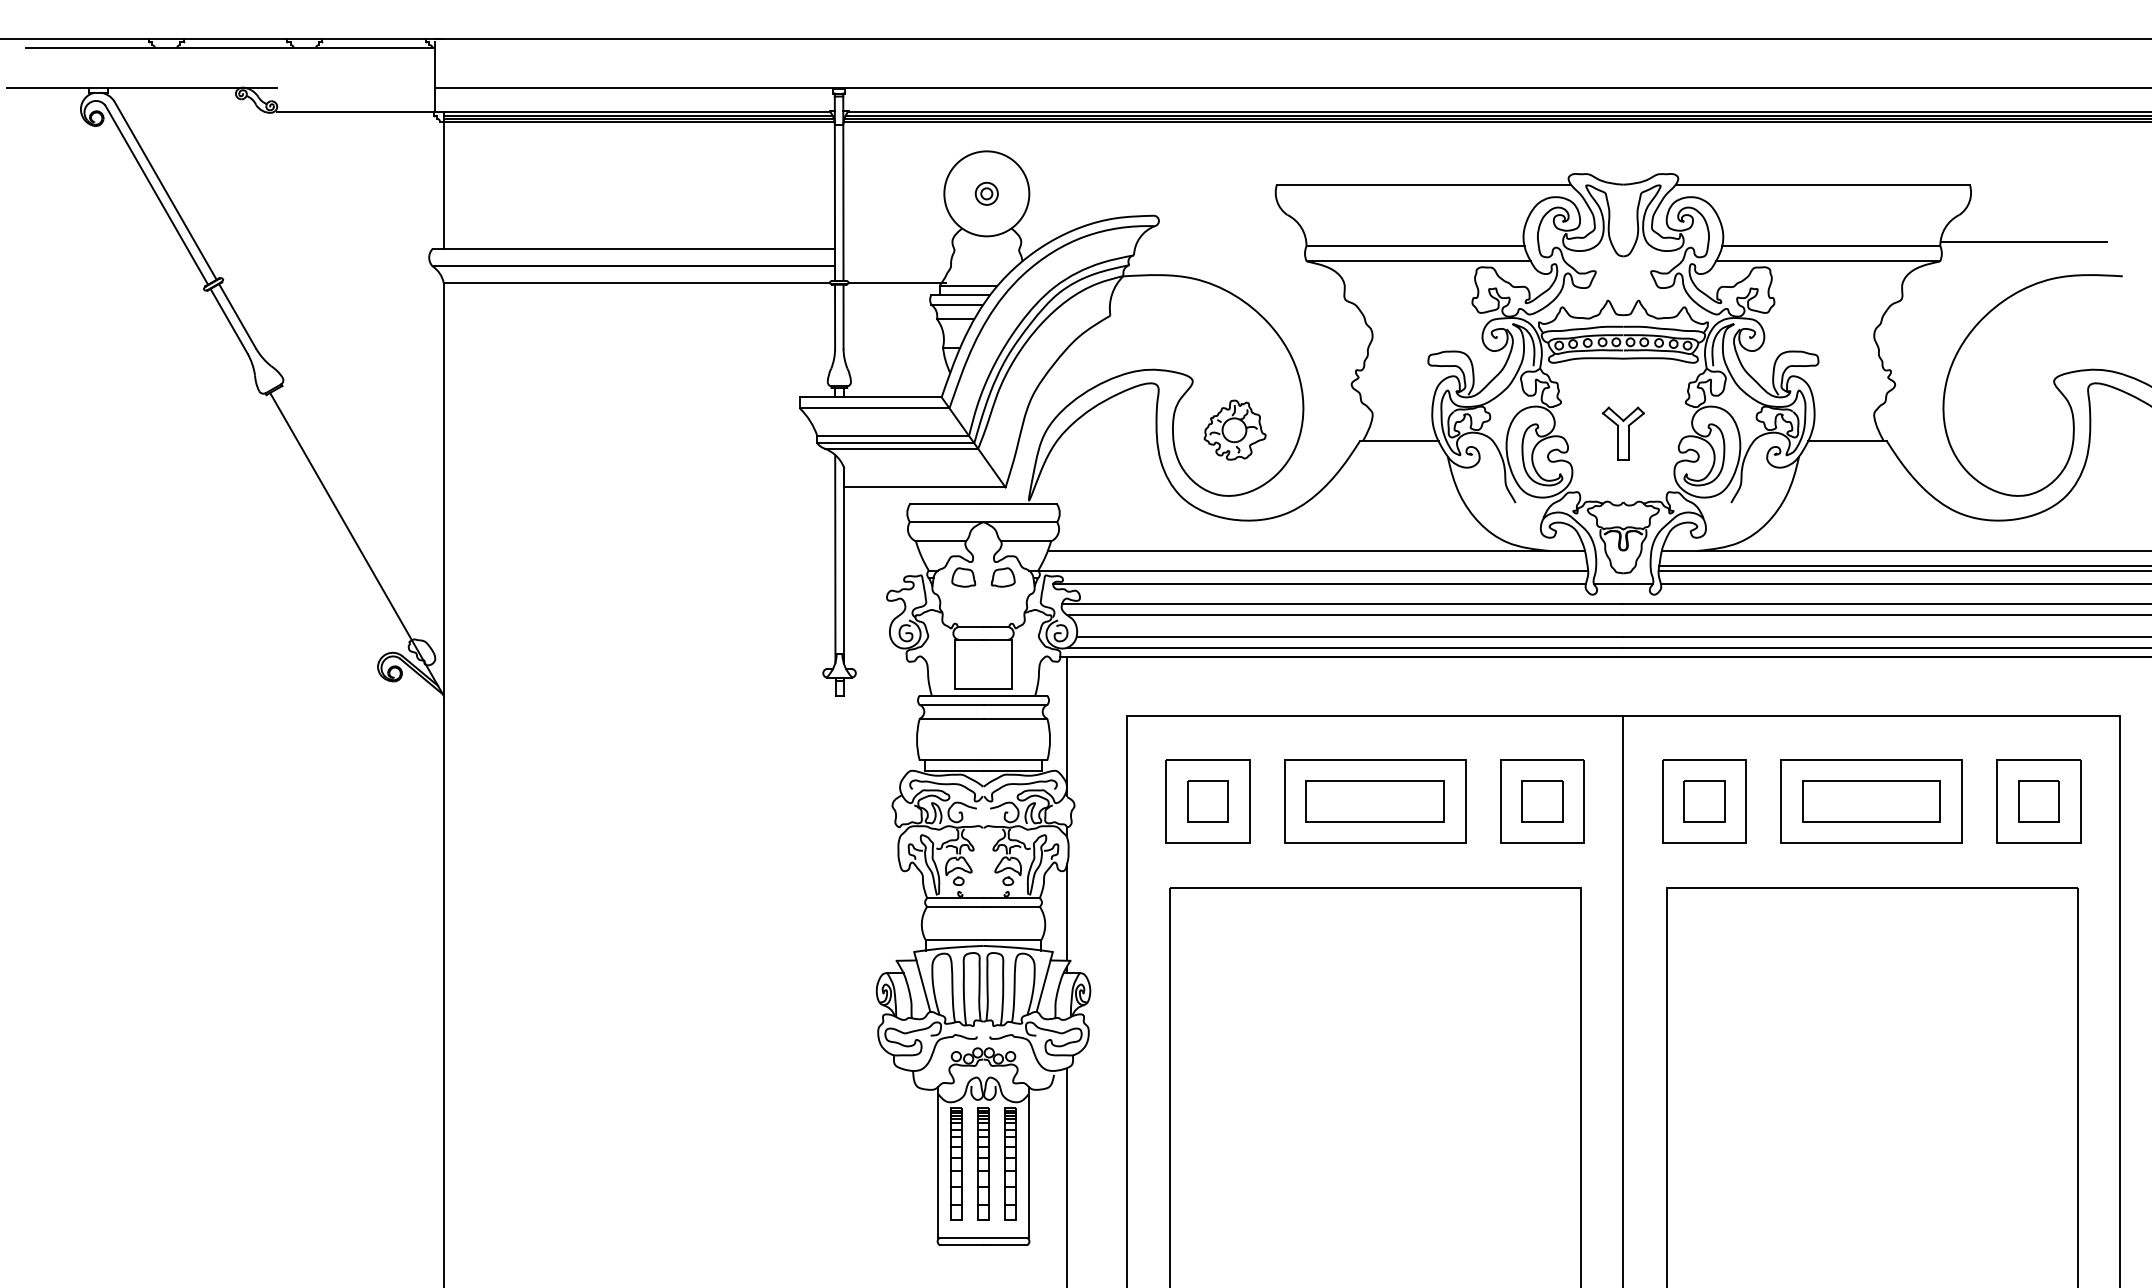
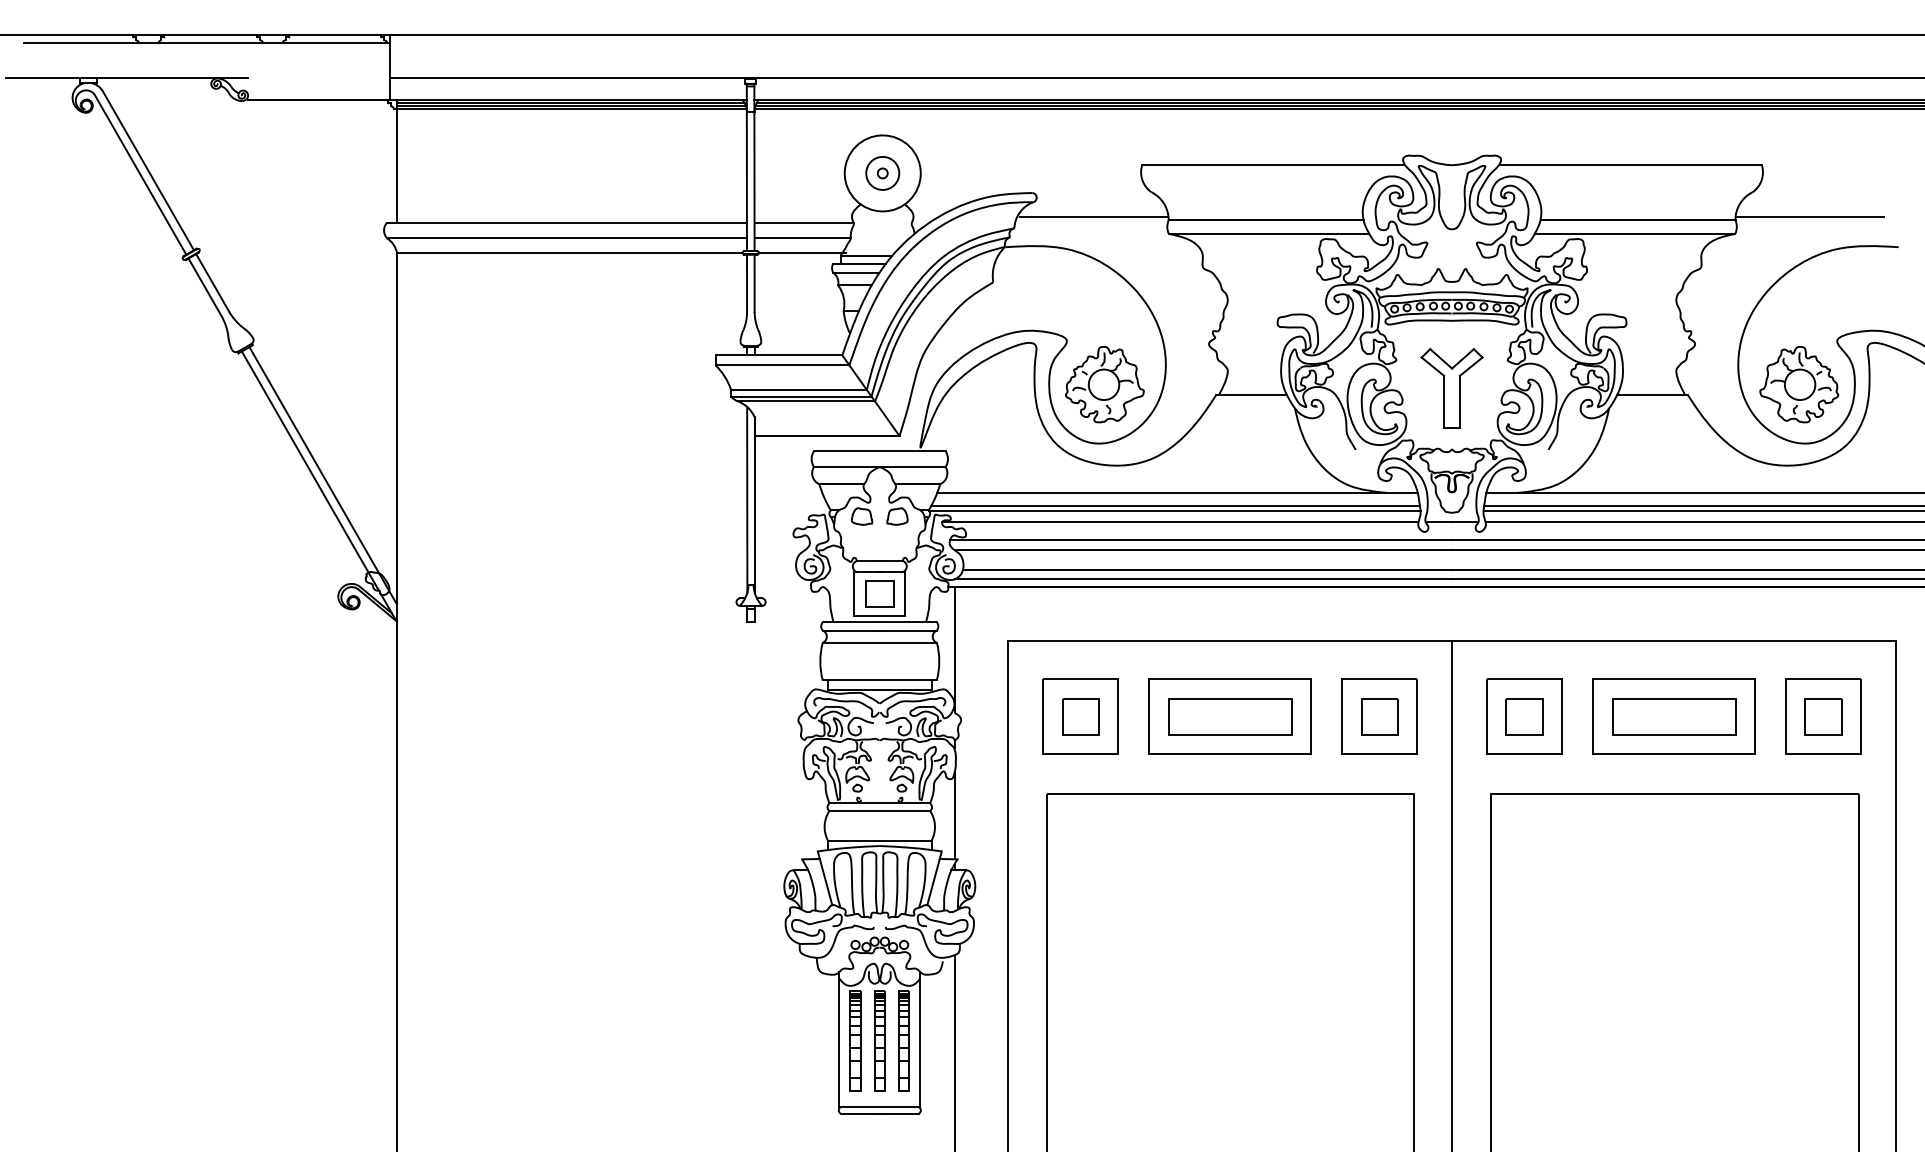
circle: (986, 193) -> (882, 173), size x1.67
line: (1223, 242) -> (1094, 216), added
line: (898, 248) -> (803, 222), added
line: (896, 266) -> (801, 238), added
part: (1234, 430) -> (1104, 385), size x1.43
part: (2011, 430) -> (1799, 385), added
part: (1623, 433) -> (1452, 387), size x1.67
line: (360, 531) -> (322, 475), added
line: (1314, 565) -> (1175, 505), added
part: (983, 664) -> (879, 594), added

